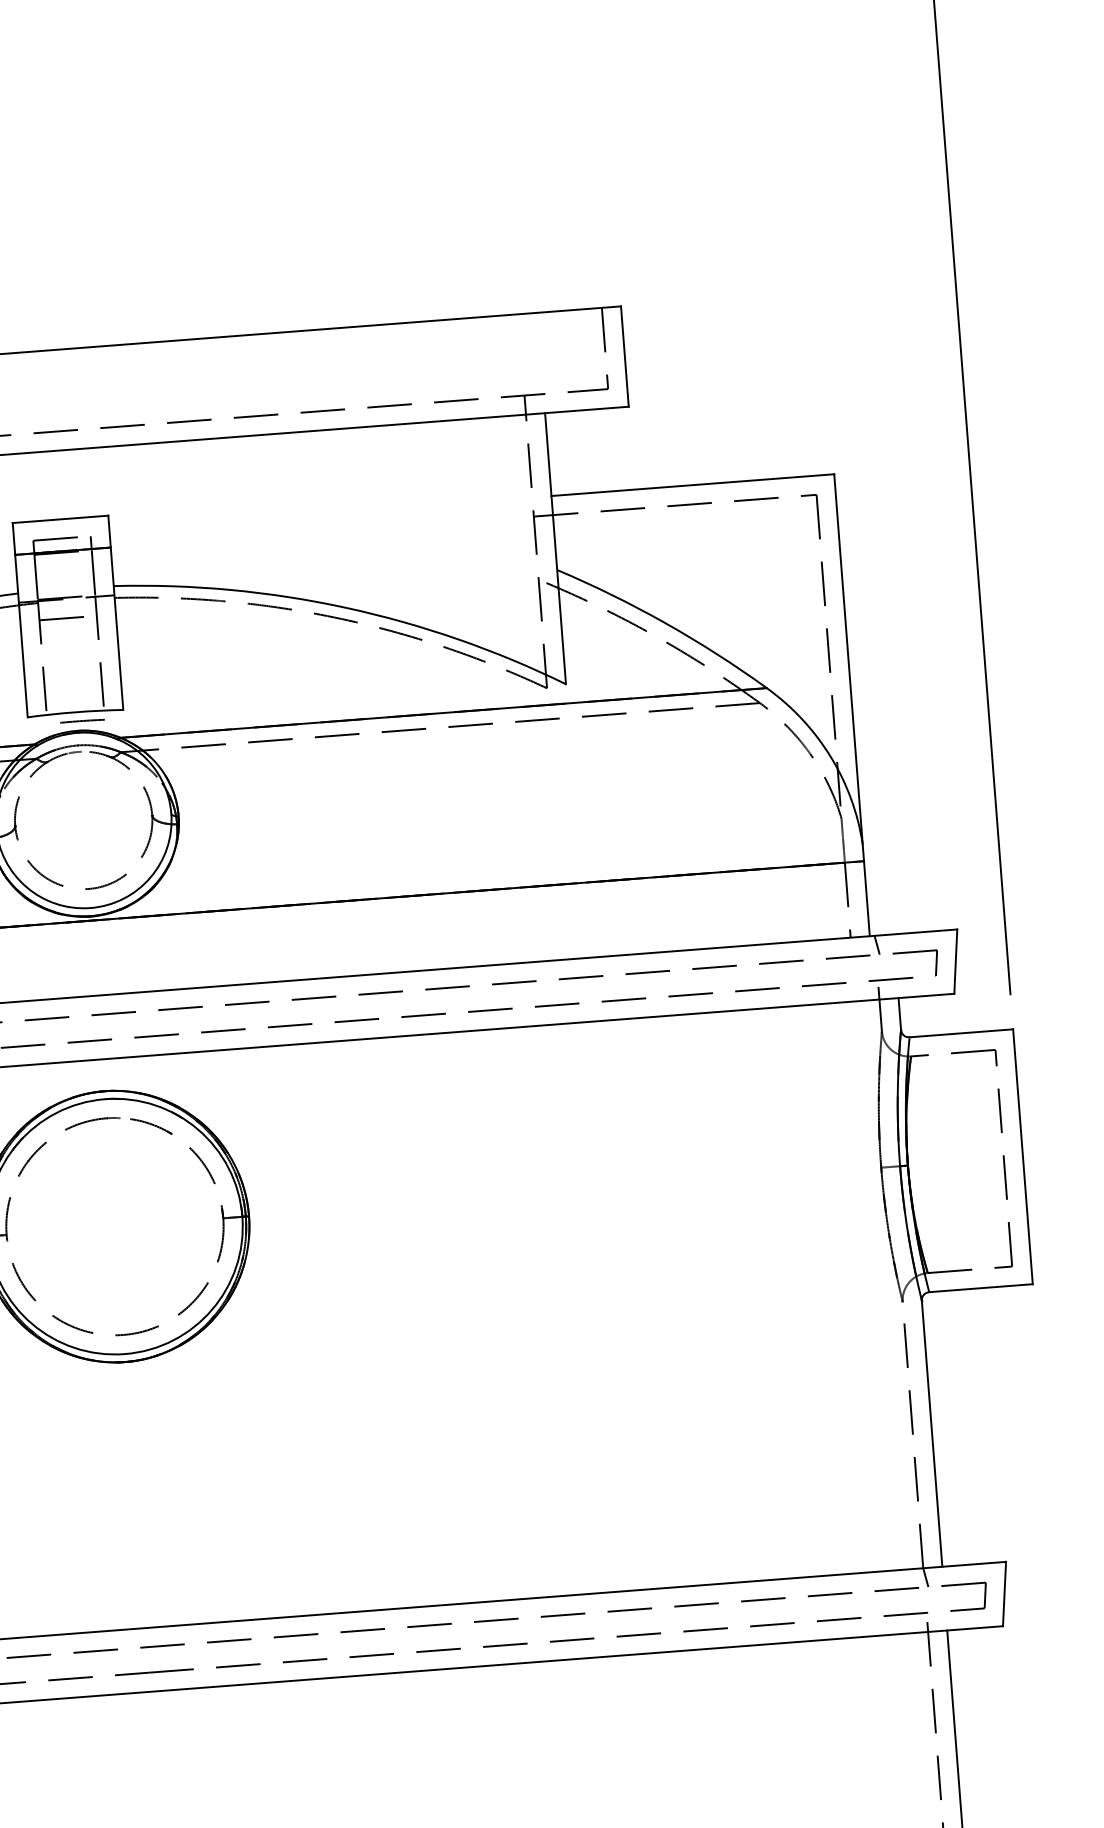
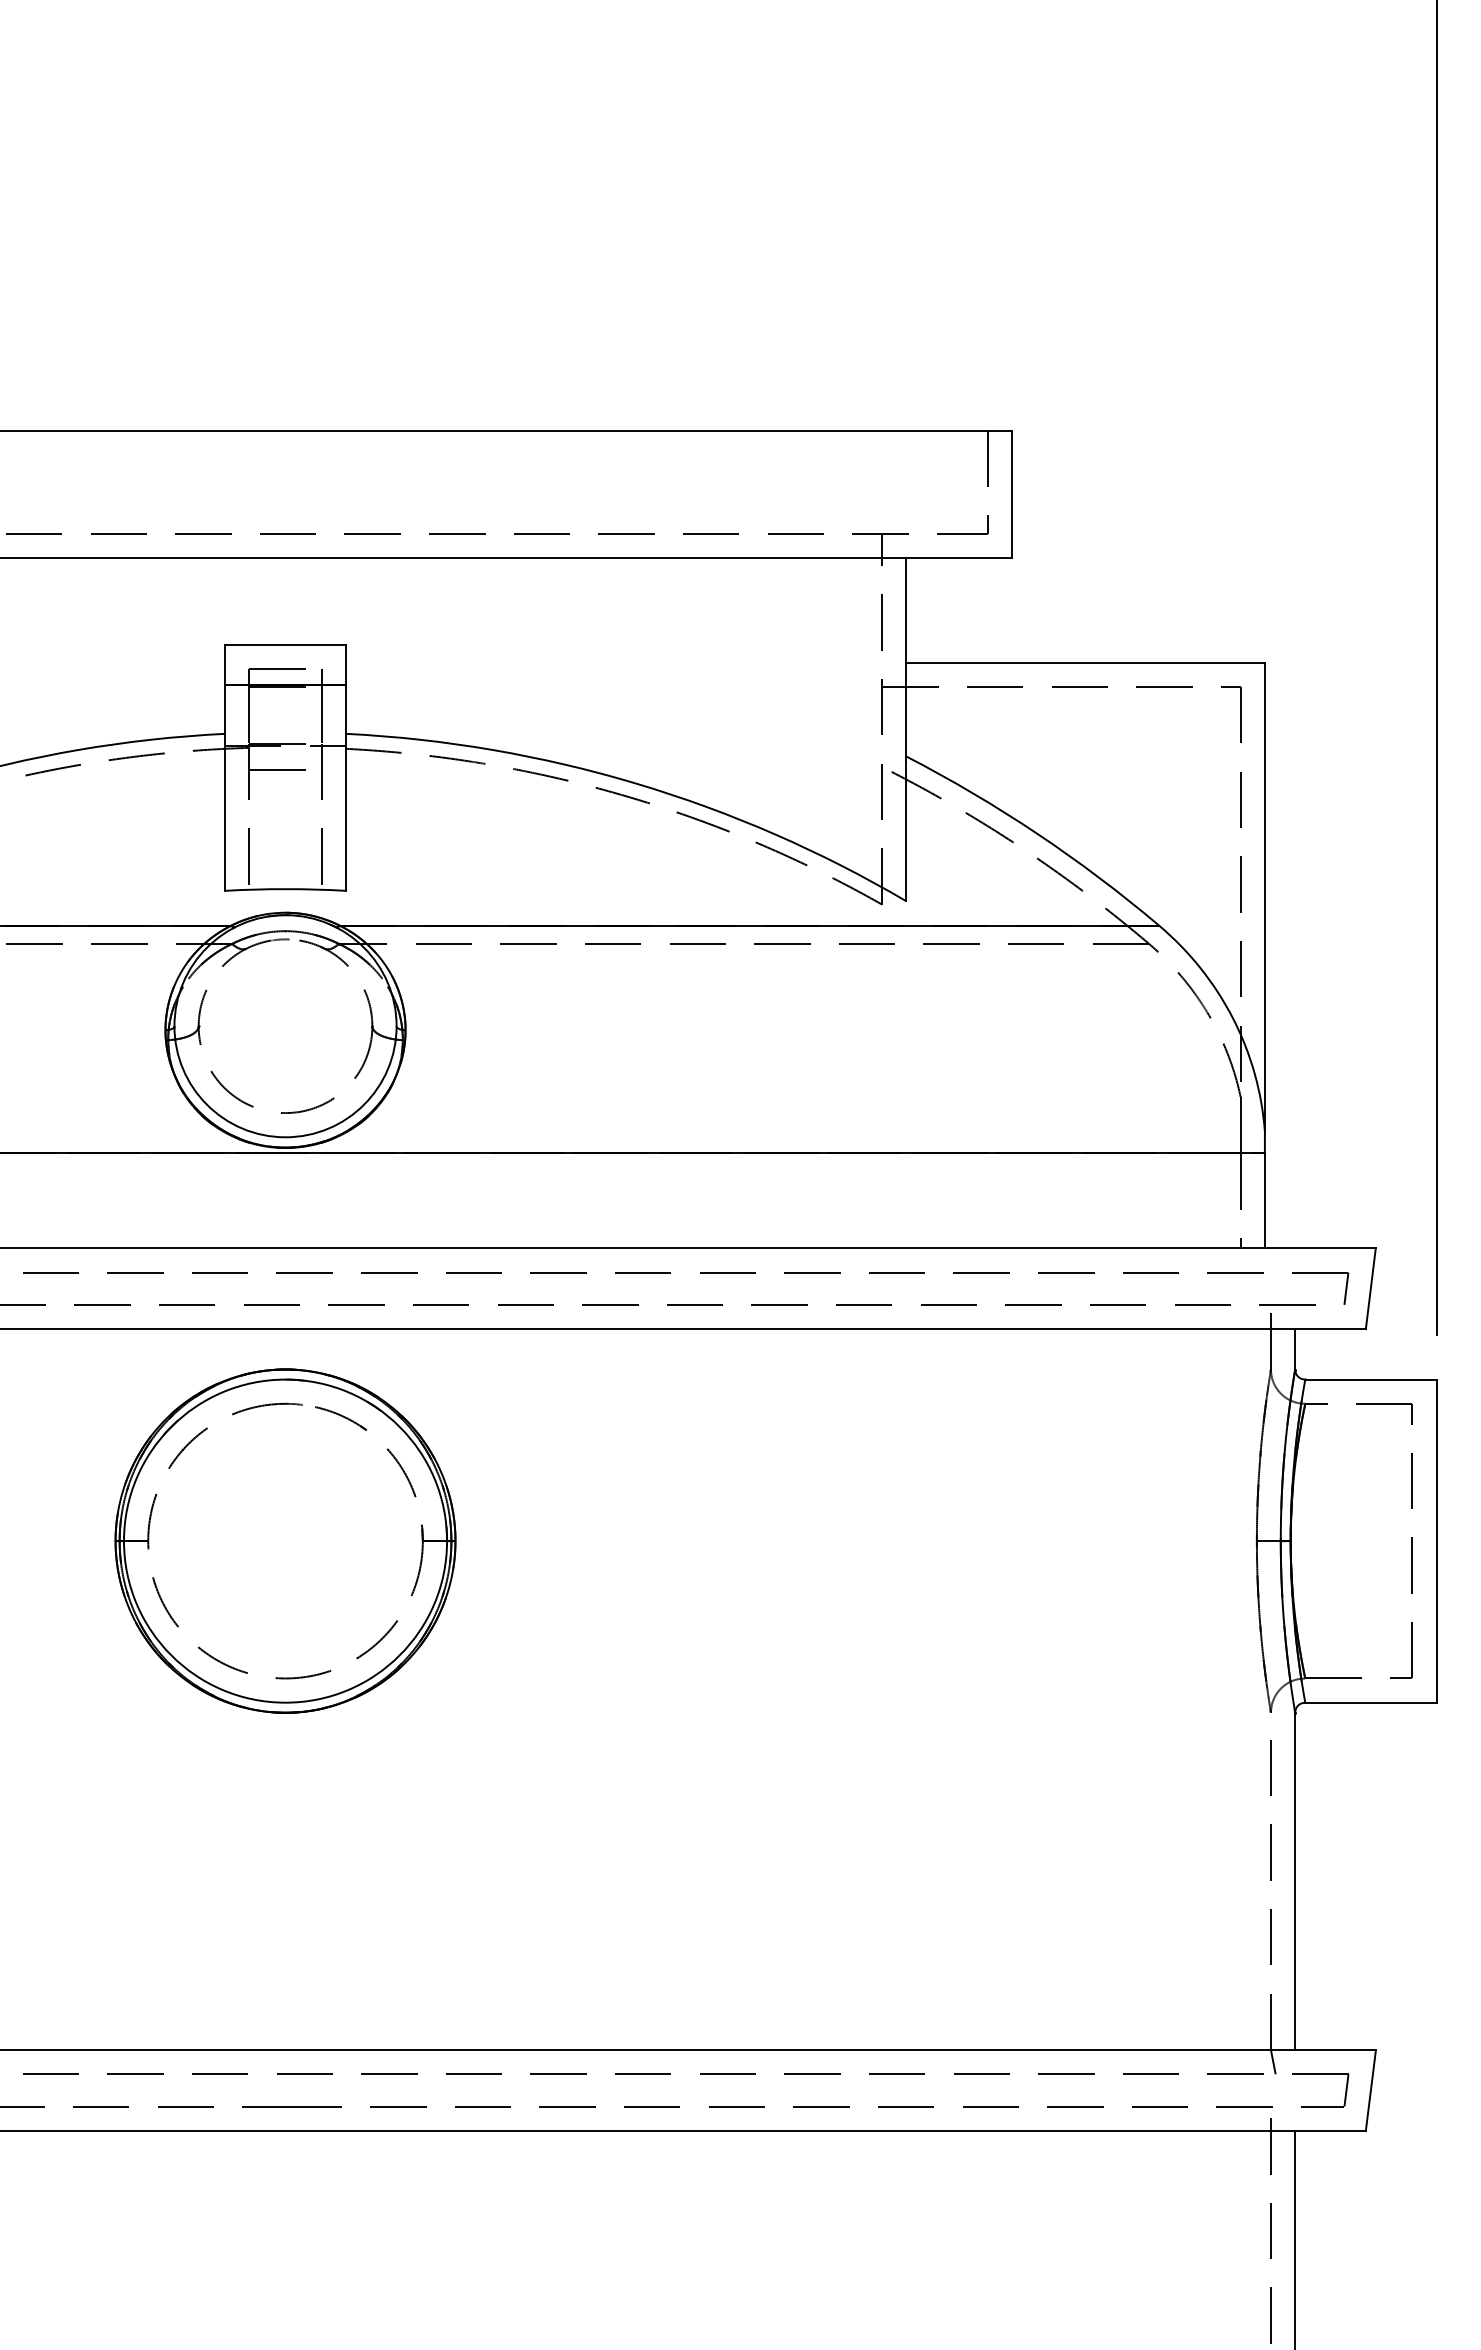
line: (82, 720) -> (293, 900), removed
line: (876, 945) -> (1272, 1260), removed

